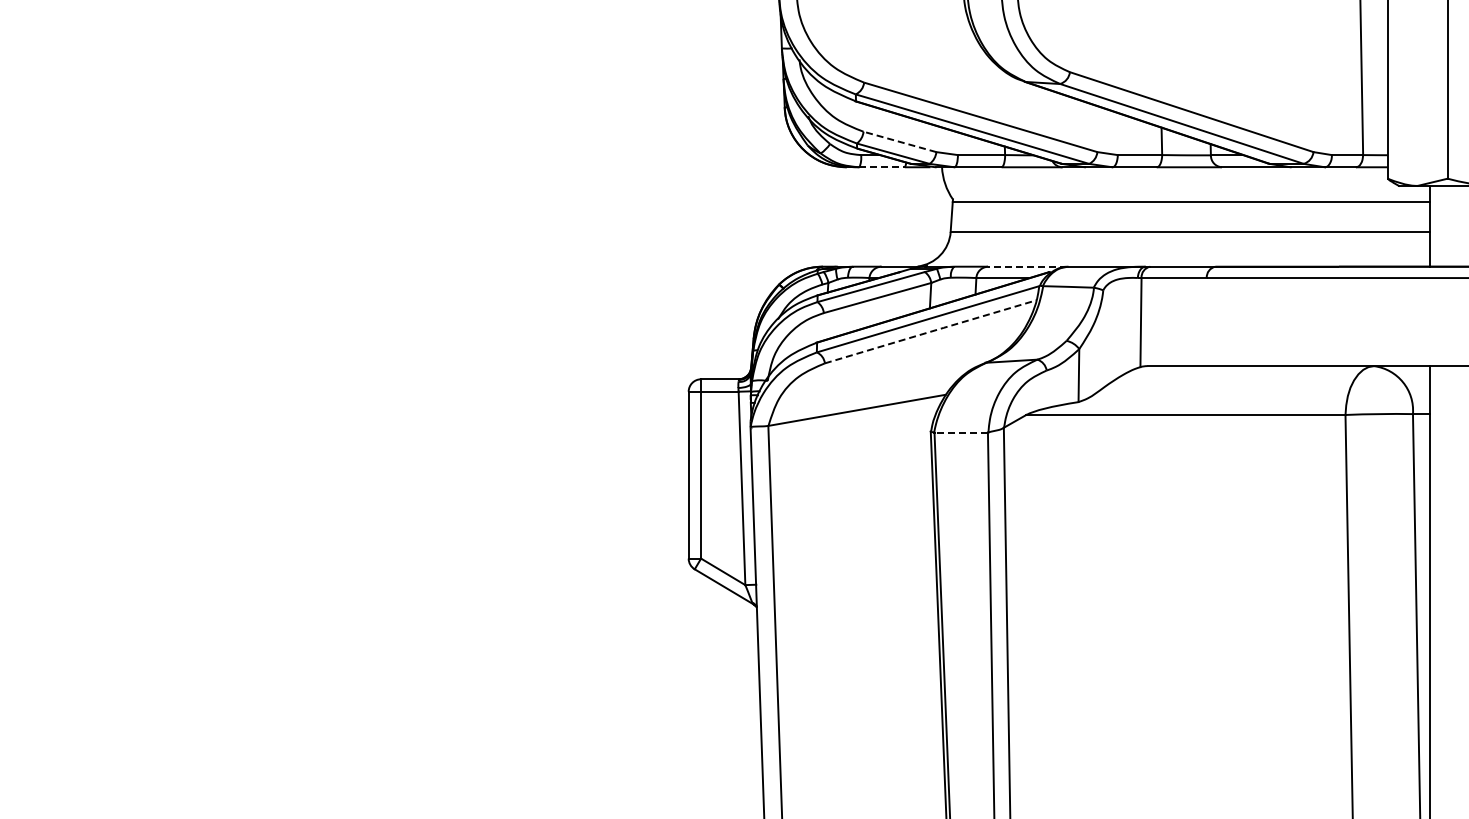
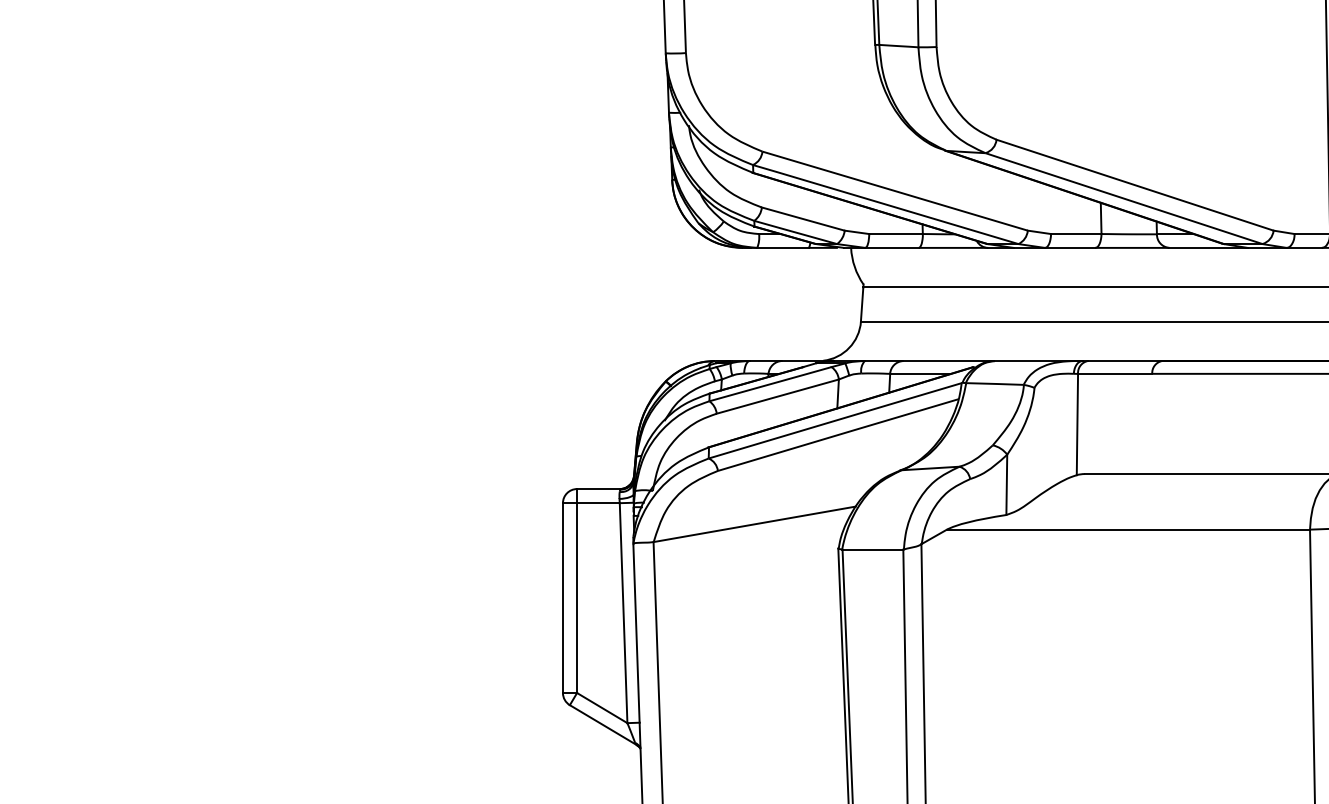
line: (899, 141) -> (802, 218), dashed -> solid
line: (882, 167) -> (783, 248), dashed -> solid
line: (1026, 266) -> (947, 360), dashed -> solid
line: (931, 331) -> (839, 434), dashed -> solid
line: (961, 432) -> (873, 549), dashed -> solid

